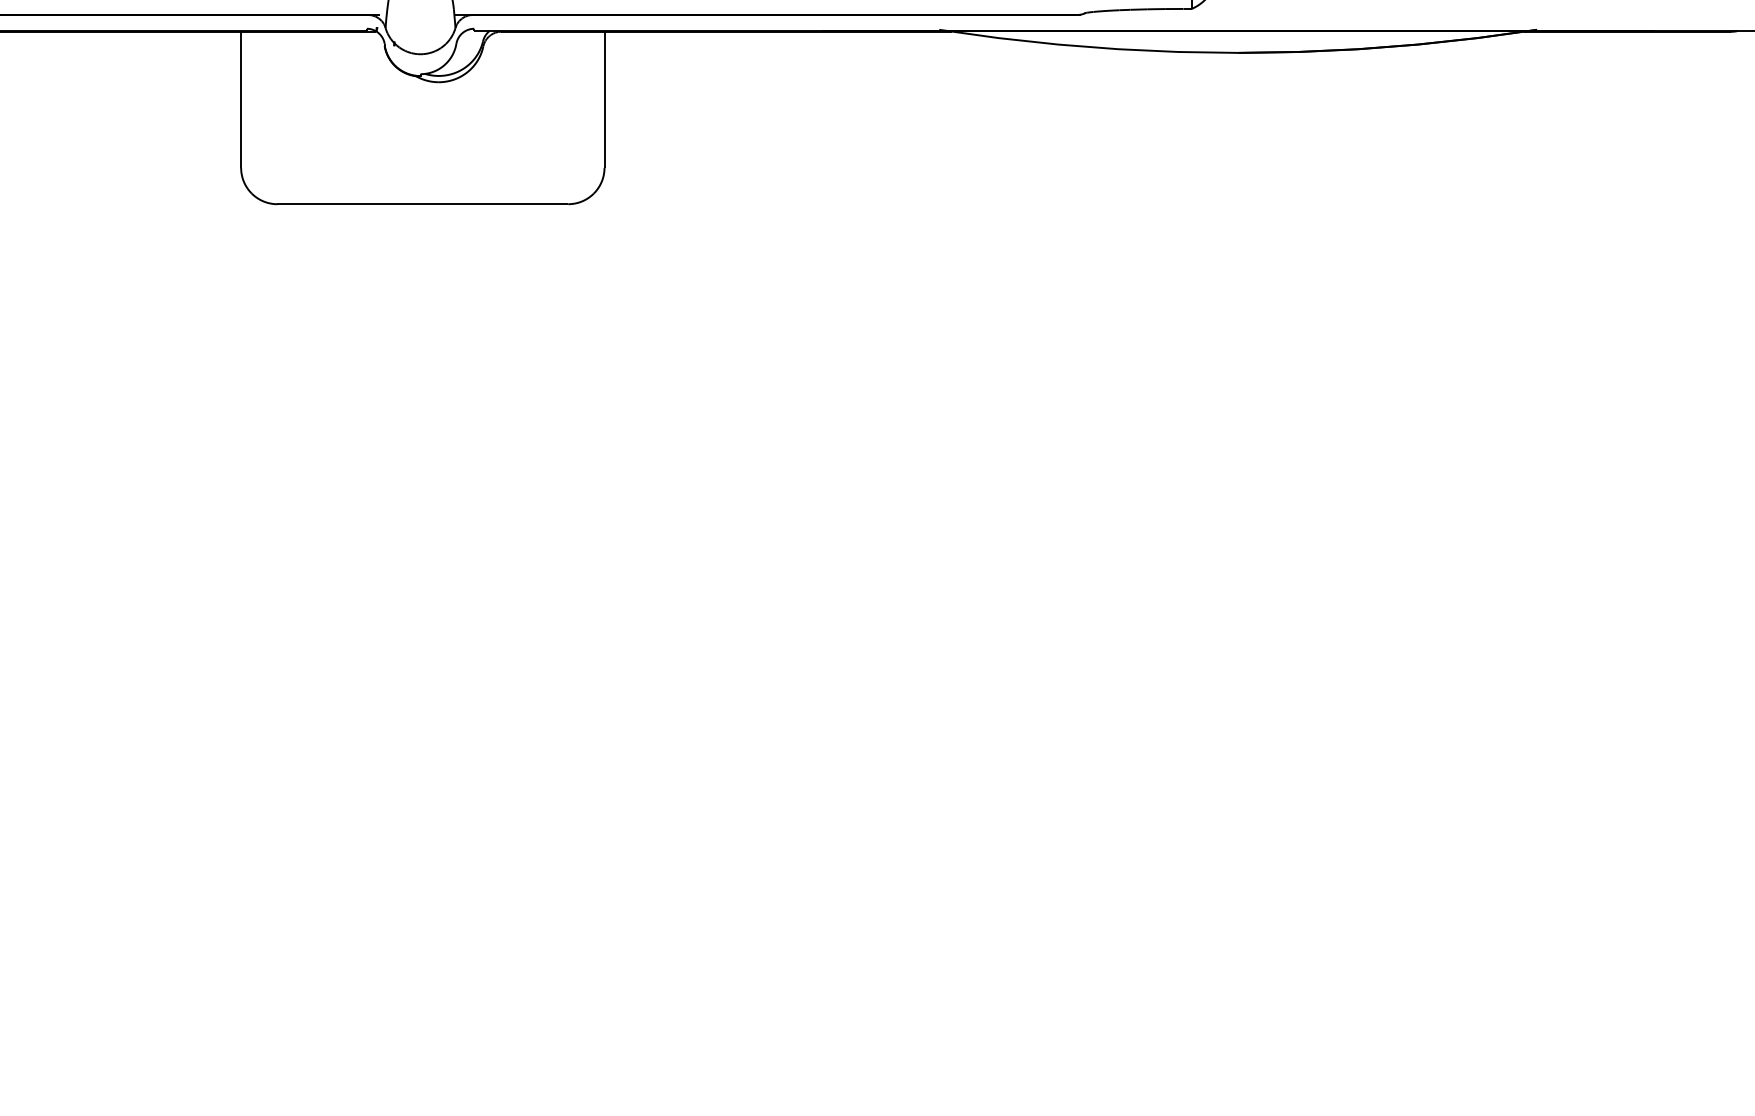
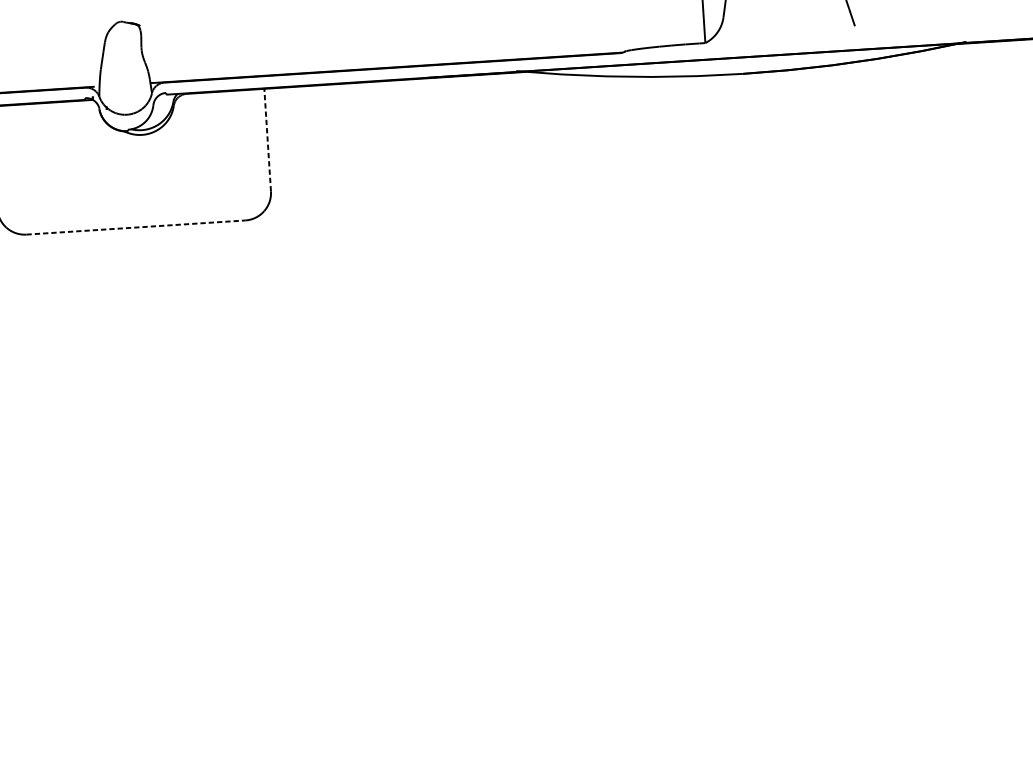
line: (604, 99) -> (267, 139), solid -> dashed
line: (423, 204) -> (136, 227), solid -> dashed

